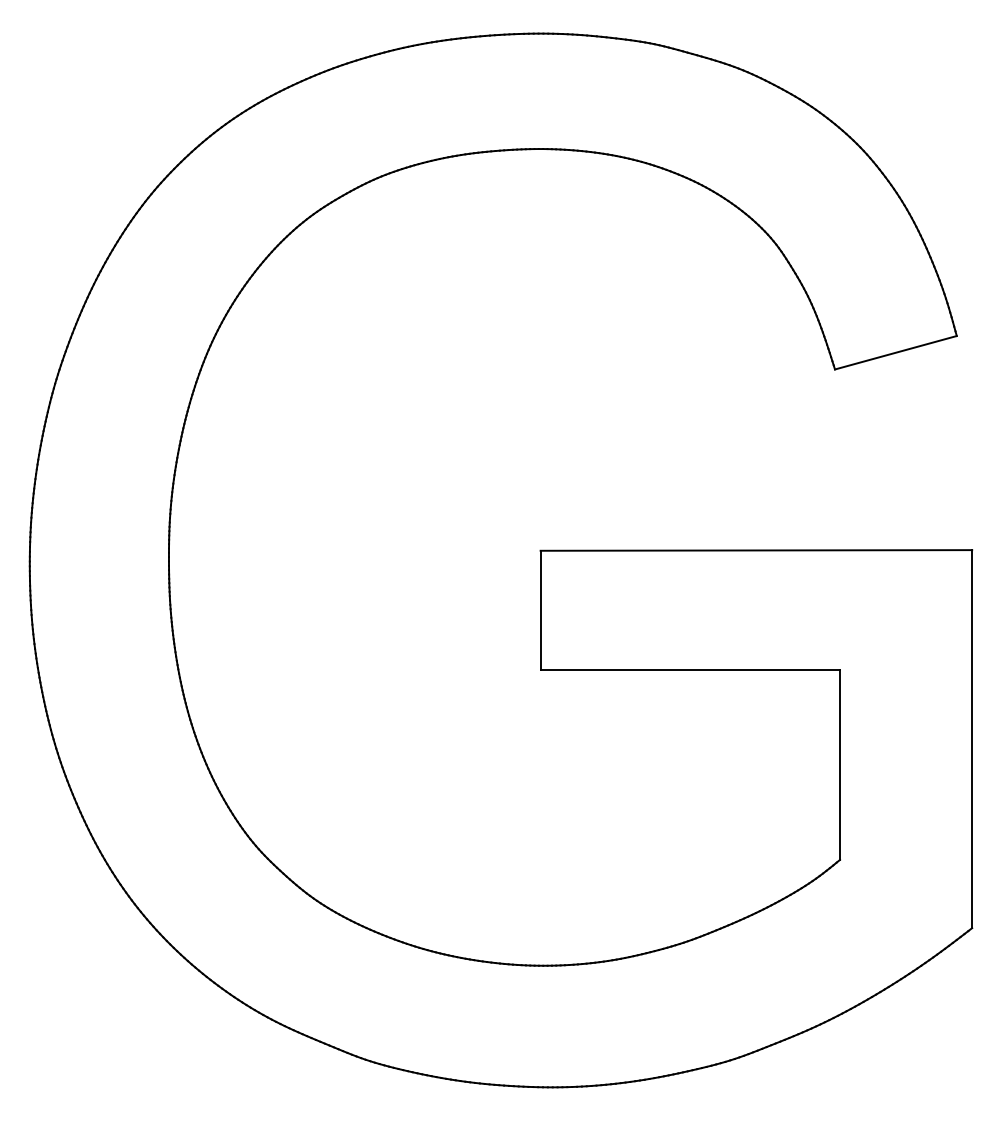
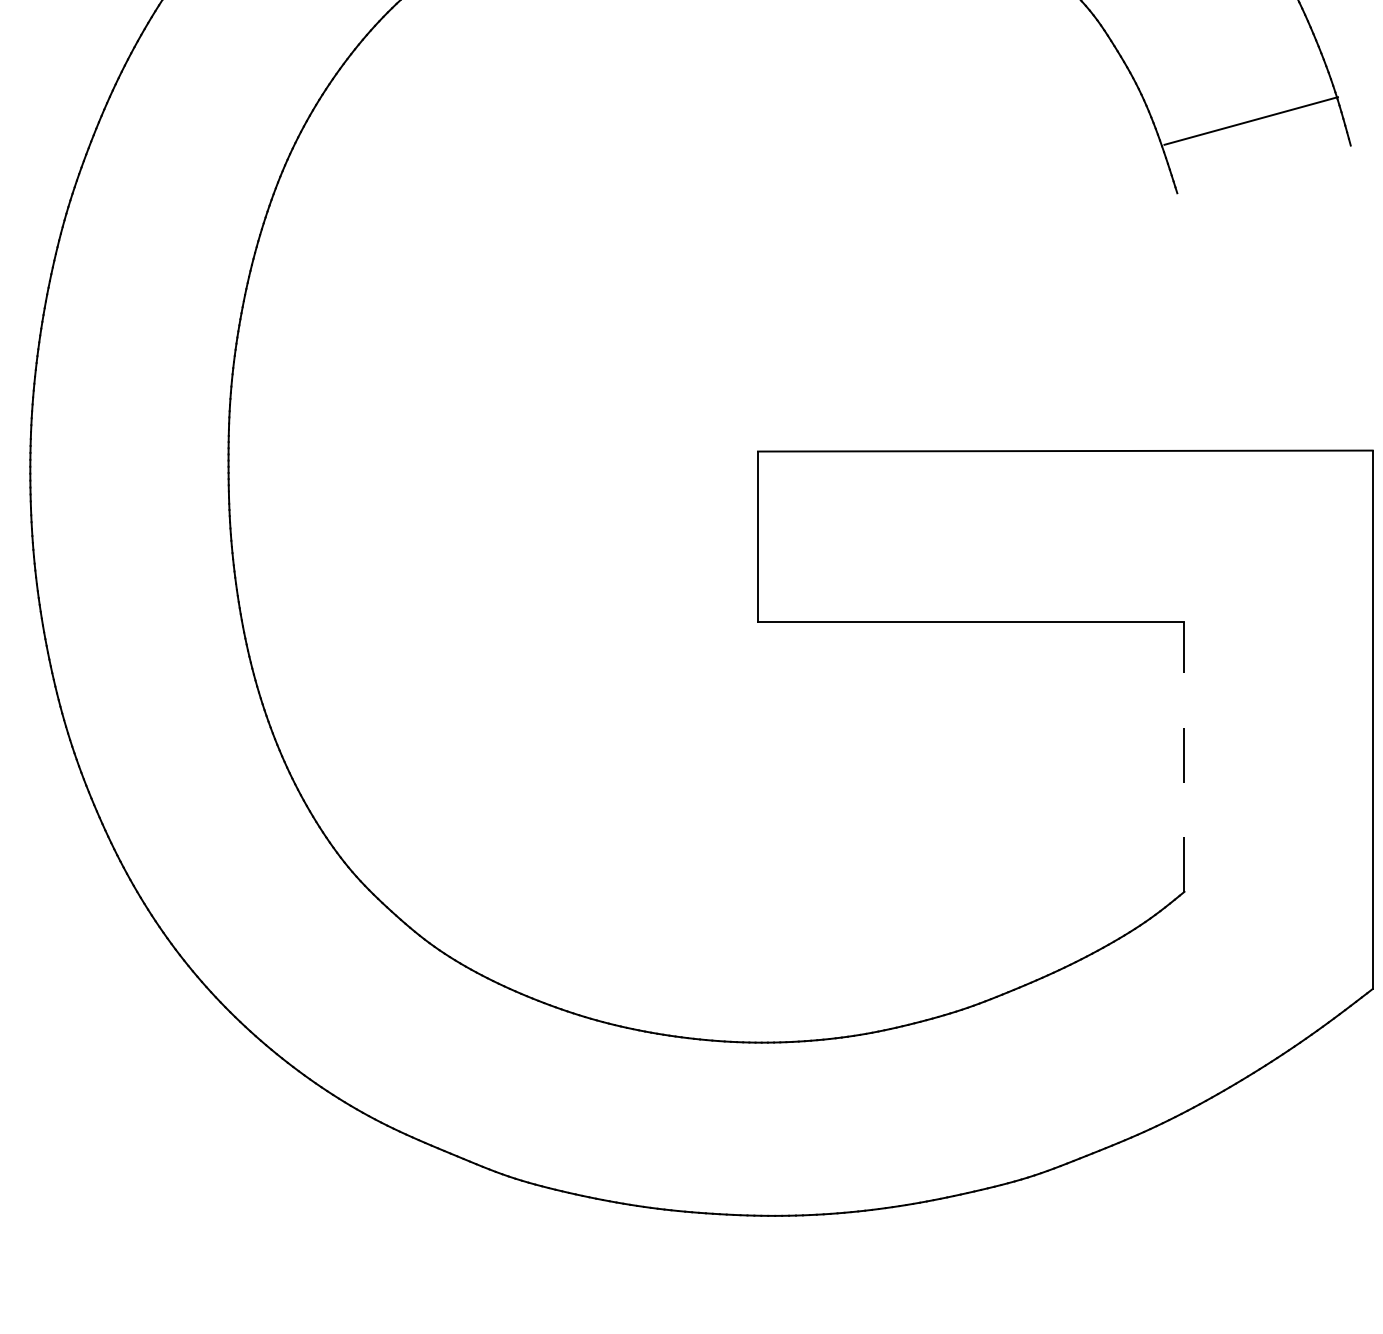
line: (895, 352) -> (1250, 120), moved
line: (840, 765) -> (1185, 757), solid -> dashed

